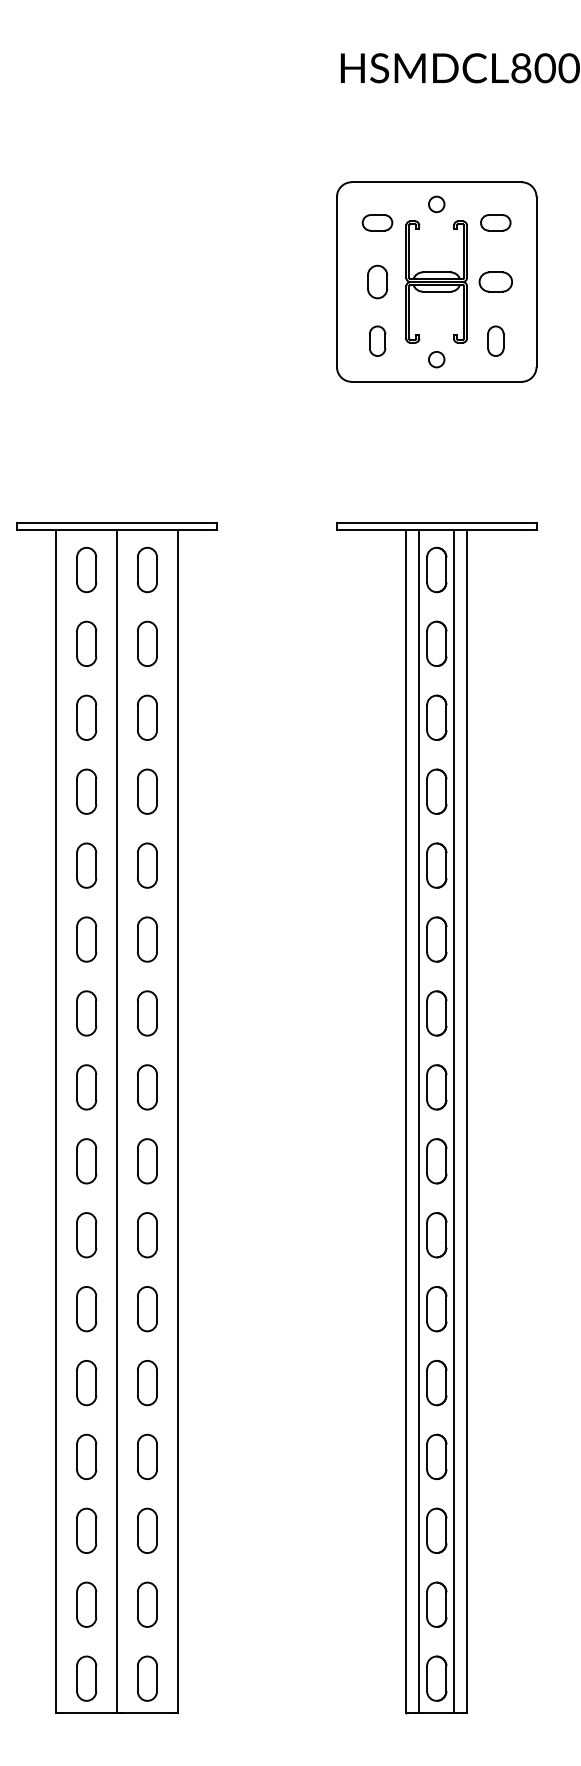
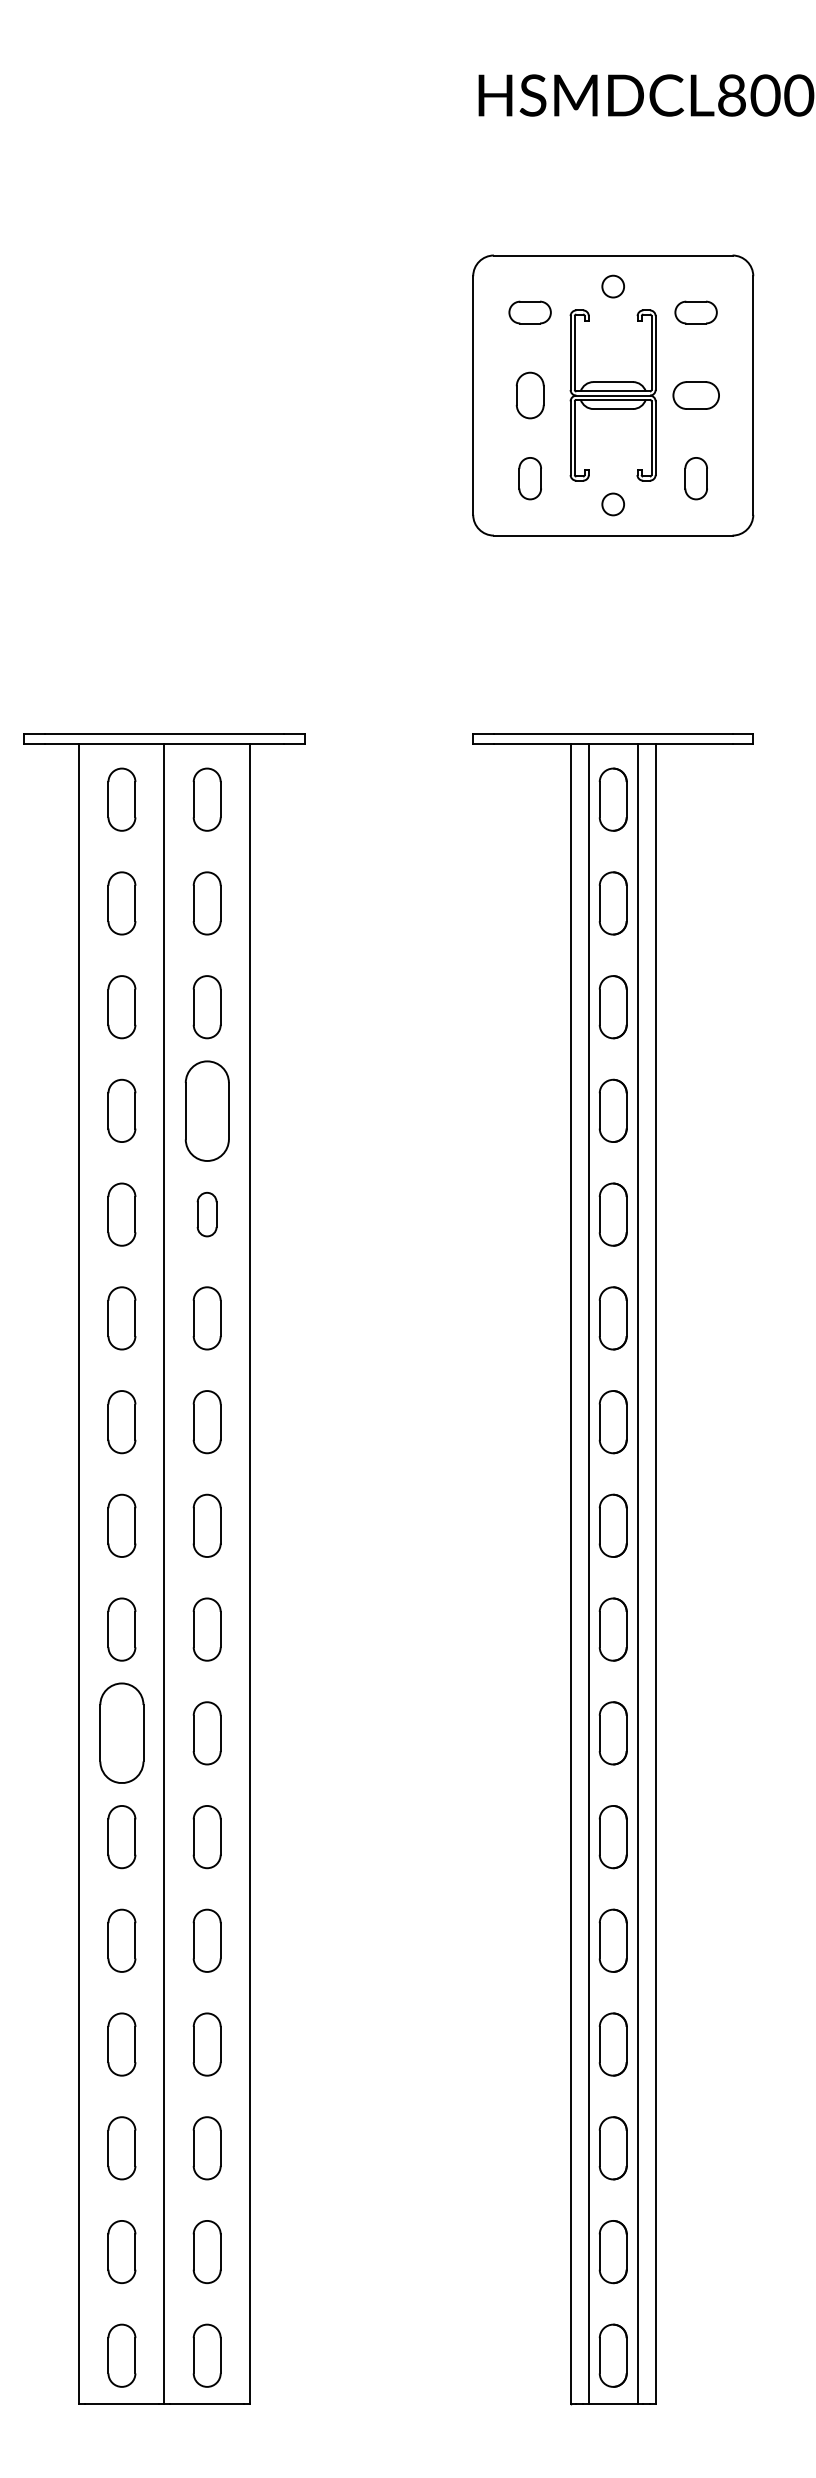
part: (146, 791) -> (206, 1110), size x1.6
part: (146, 865) -> (206, 1214), size x0.7
part: (86, 1235) -> (121, 1733), size x1.6

